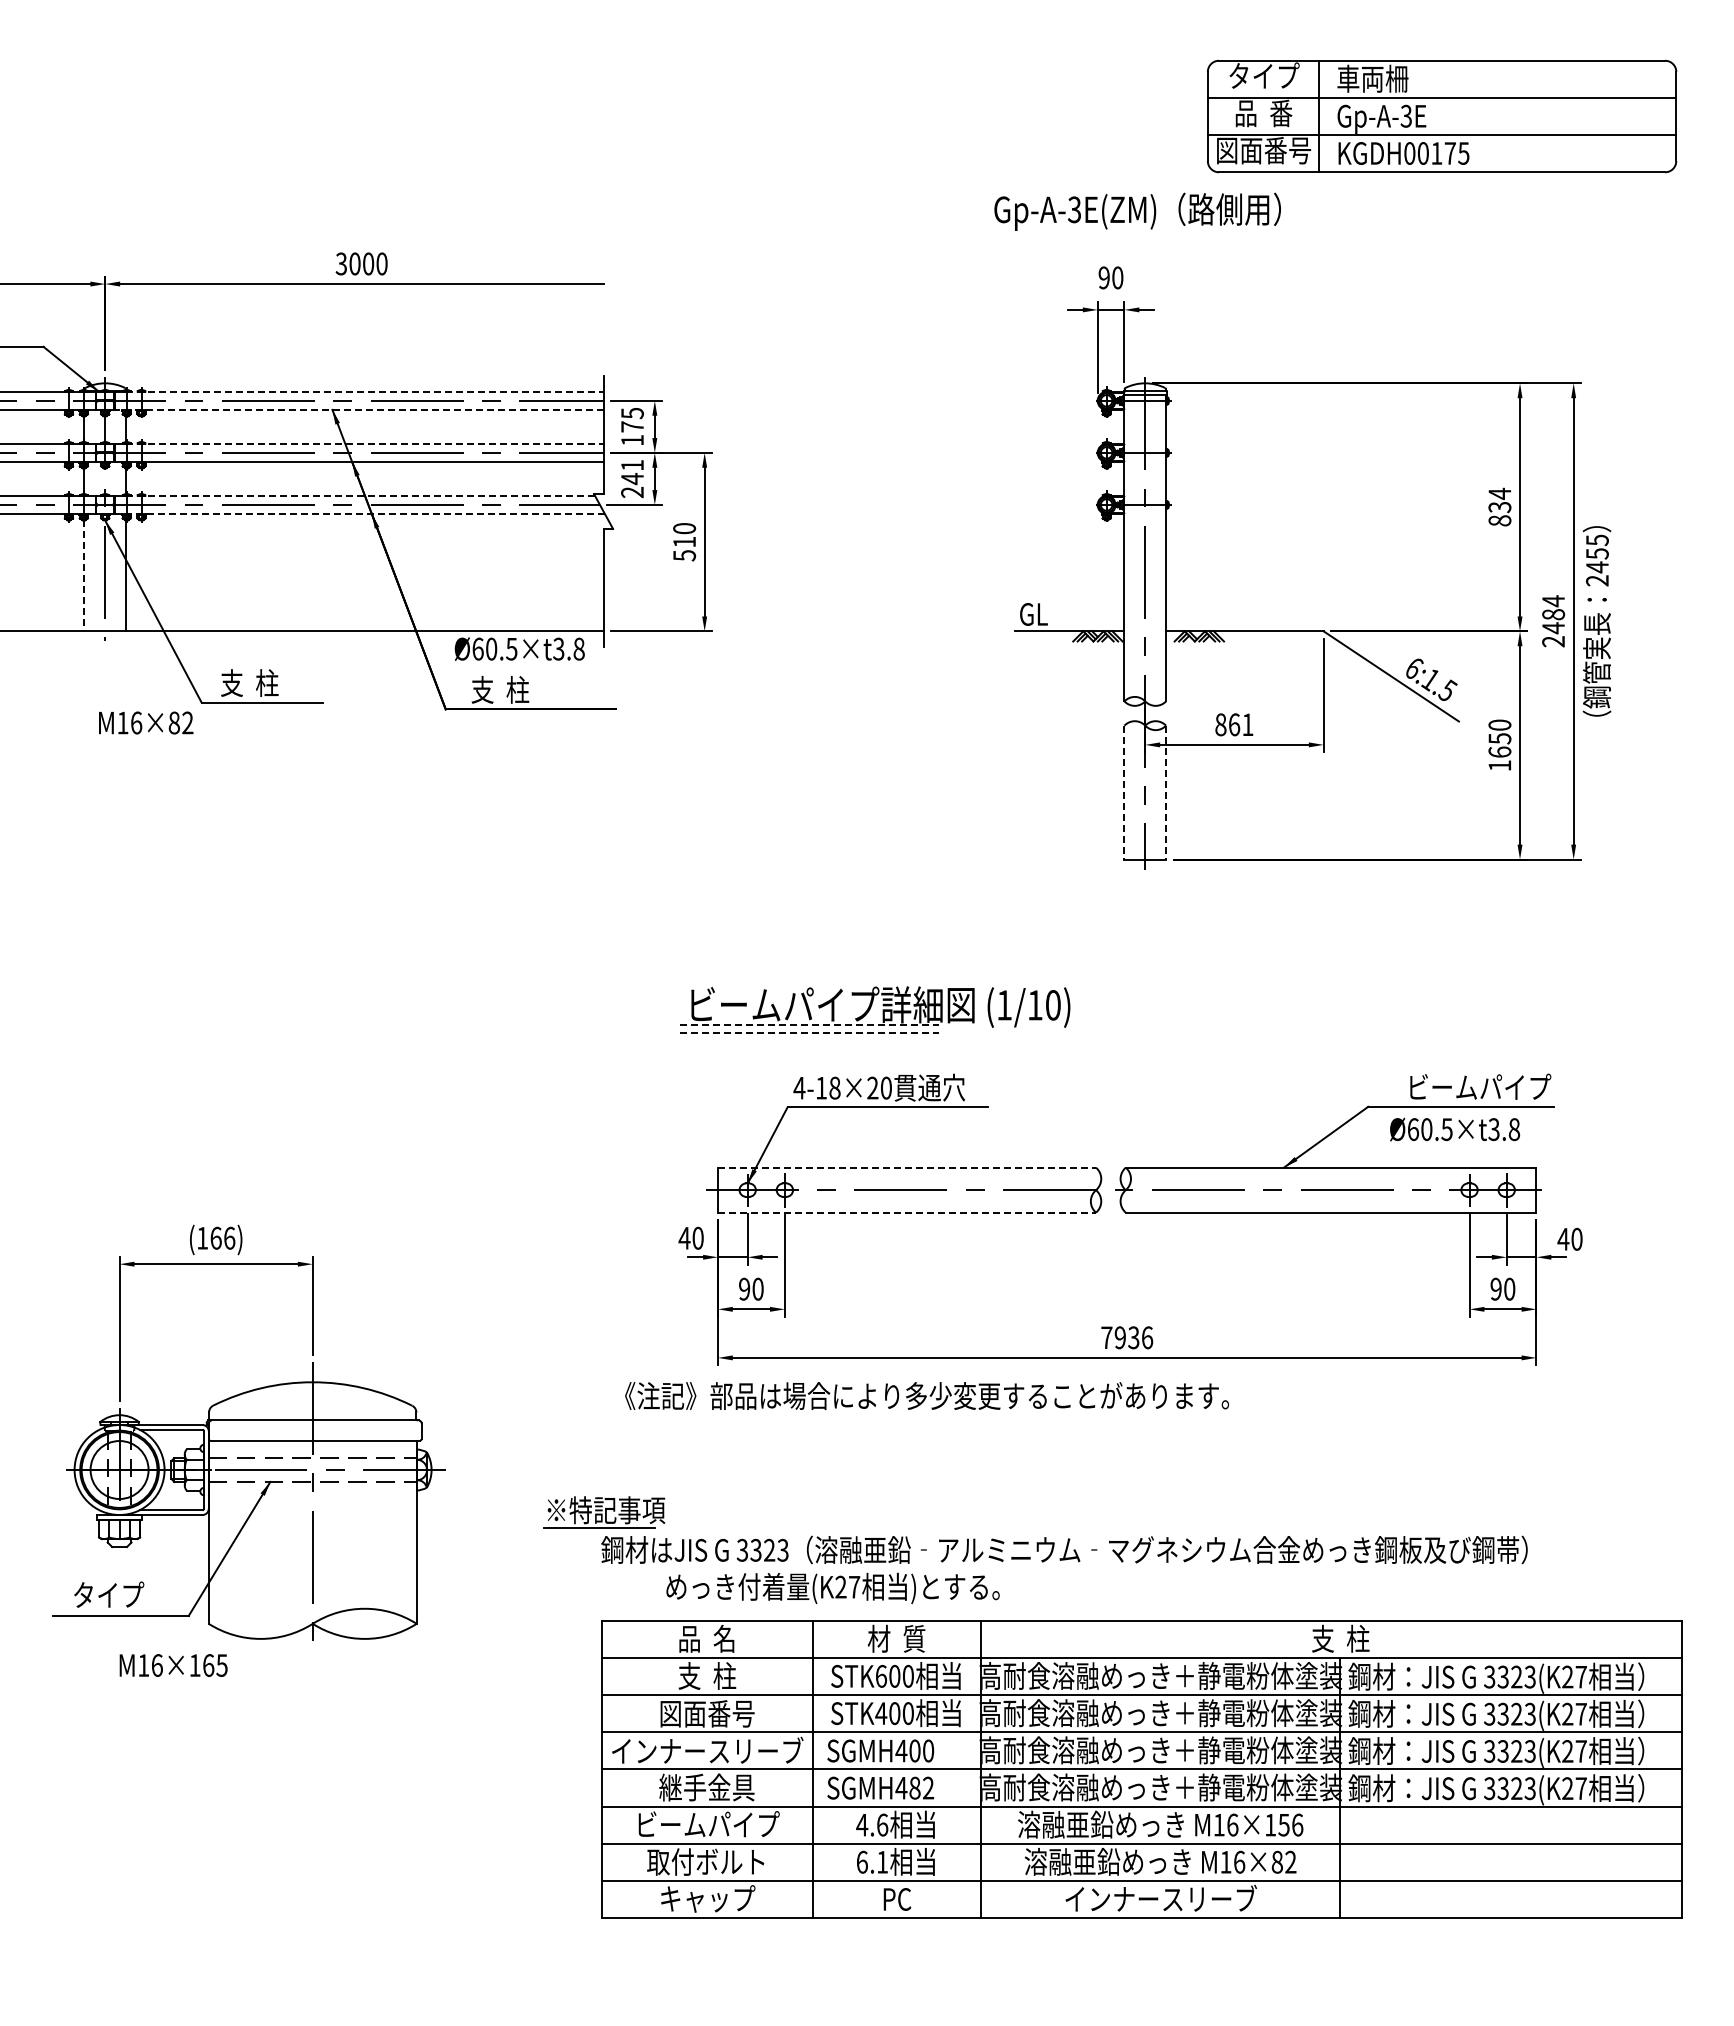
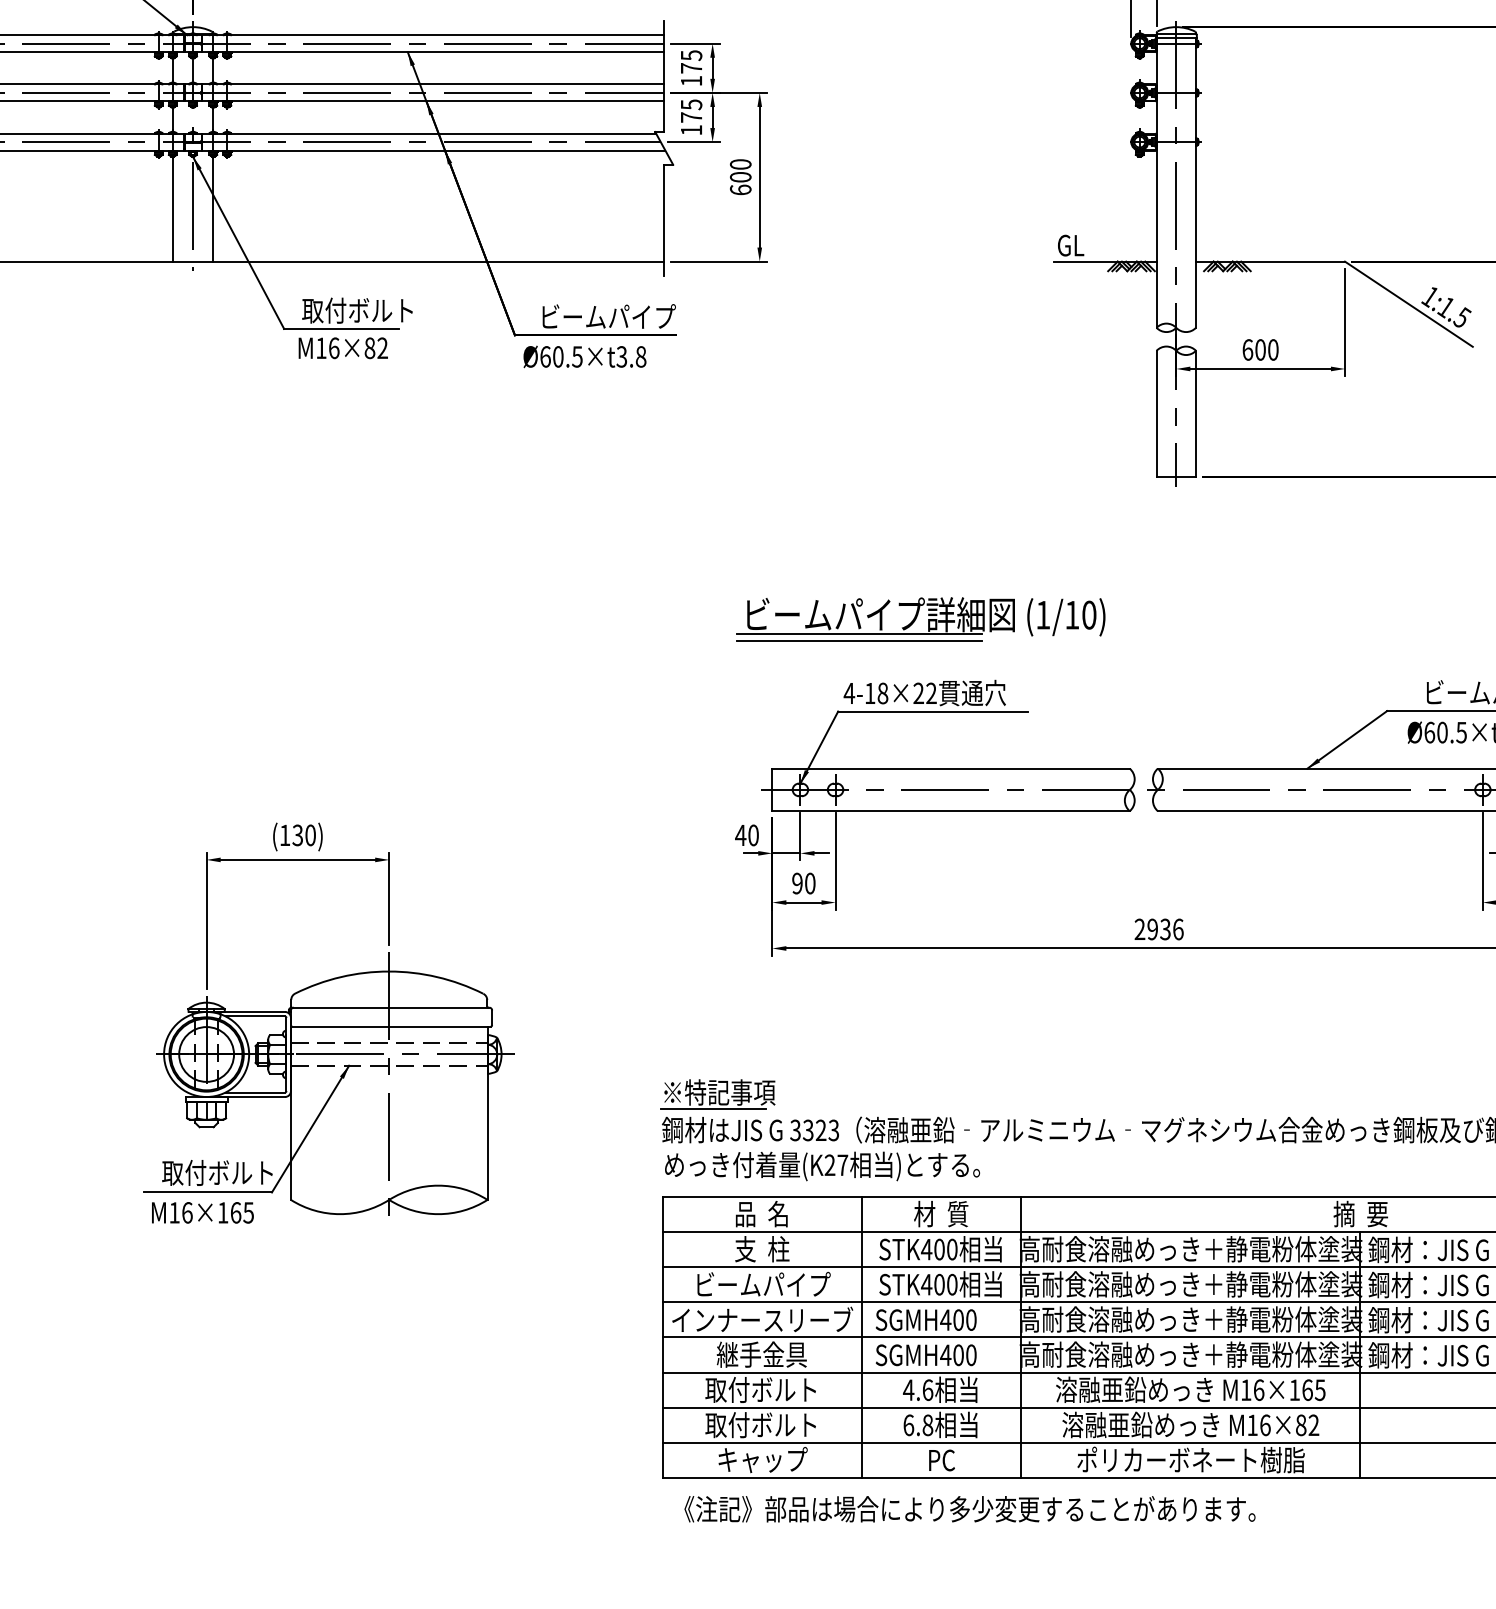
line: (359, 391) -> (433, 34), dashed -> solid
line: (358, 409) -> (432, 51), dashed -> solid
line: (359, 443) -> (433, 84), dashed -> solid
text: (632, 479) -> (691, 118), 241 -> 175
line: (355, 495) -> (429, 133), dashed -> solid
line: (359, 513) -> (433, 150), dashed -> solid
text: (684, 548) -> (740, 183), 510 -> 600
line: (84, 575) -> (173, 208), dashed -> solid
text: (519, 648) -> (584, 356), moved
text: (1413, 669) -> (1429, 297), 6:1.5 -> 1:1.5
text: (278, 683) -> (356, 310), 支  柱 -> 取付ボルト
text: (543, 689) -> (607, 316), 支  柱 -> ビームパイプ
text: (146, 722) -> (343, 347), moved
text: (1234, 724) -> (1260, 349), 861 -> 600
line: (1124, 792) -> (1156, 413), dashed -> solid
line: (1166, 792) -> (1196, 413), dashed -> solid
line: (809, 1025) -> (858, 634), dashed -> solid
line: (809, 1032) -> (858, 640), dashed -> solid
text: (885, 1087) -> (930, 692), 4-18×20 -> 4-18×22
line: (907, 1167) -> (951, 768), dashed -> solid
line: (907, 1212) -> (951, 811), dashed -> solid
text: (222, 1237) -> (303, 834), (166) -> (130)
text: (1106, 1337) -> (1139, 929), 7936 -> 2936
text: (927, 1395) -> (970, 1508), moved
part: (604, 1512) -> (717, 1094), moved
text: (832, 1588) -> (821, 1166), moved
text: (130, 1595) -> (216, 1173), タイプ -> 取付ボルト
text: (1340, 1638) -> (1360, 1213), 支  柱 -> 摘  要
text: (173, 1665) -> (202, 1212), moved
text: (881, 1675) -> (926, 1248), STK600 -> STK400
text: (708, 1713) -> (763, 1284), 図面番号 -> ビームパイプ
text: (921, 1787) -> (964, 1354), SGMH482 -> SGMH400
text: (708, 1824) -> (763, 1389), ビームパイプ -> 取付ボルト
text: (1290, 1824) -> (1313, 1389), M16×156 -> M16×165
text: (882, 1861) -> (927, 1424), 6.1 -> 6.8
text: (1160, 1898) -> (1190, 1459), インナースリーブ -> ポリカーボネート樹脂

